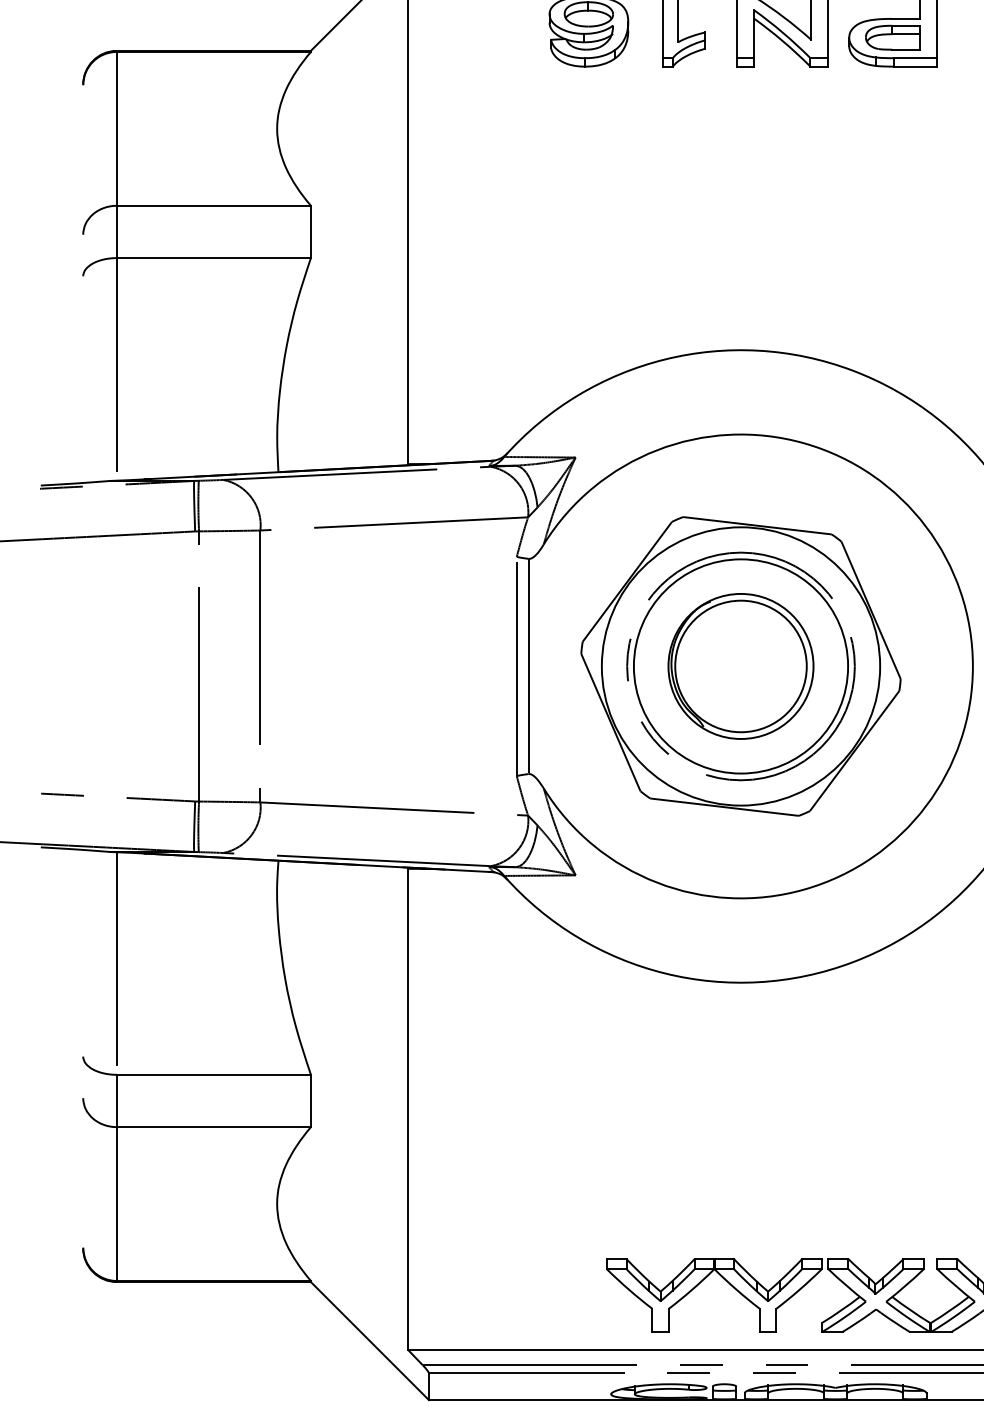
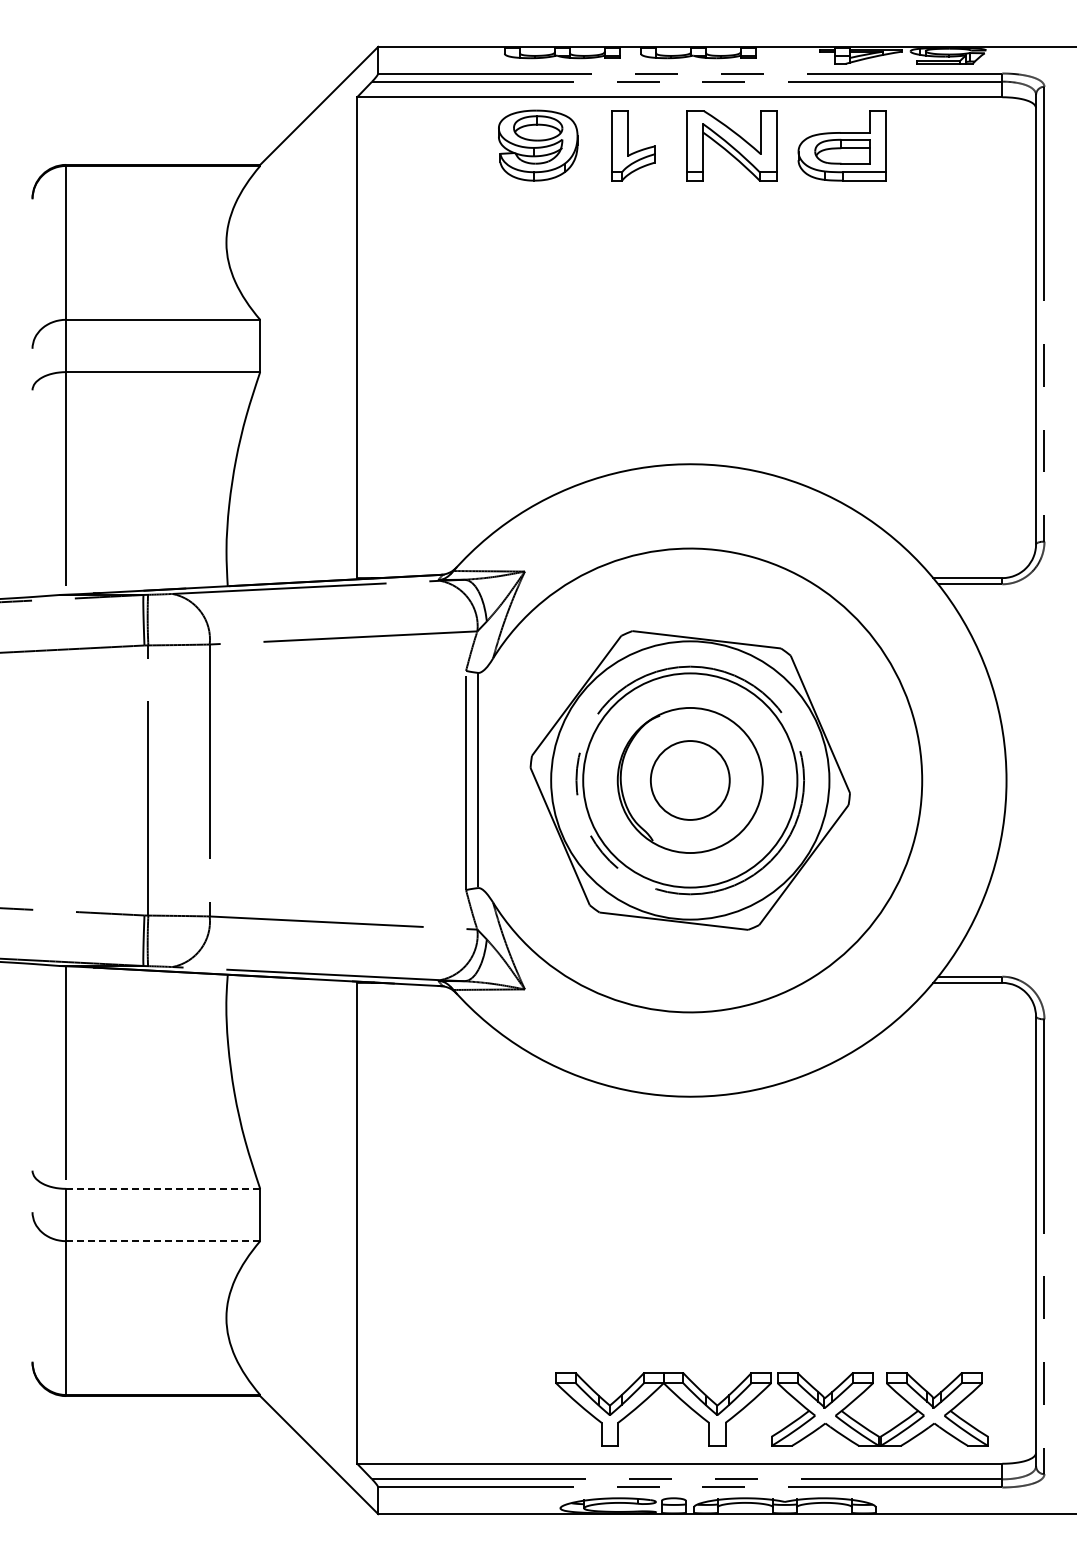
circle: (741, 666) -> (690, 780), size x0.6
line: (214, 1074) -> (163, 1188), solid -> dashed
line: (214, 1127) -> (163, 1241), solid -> dashed

